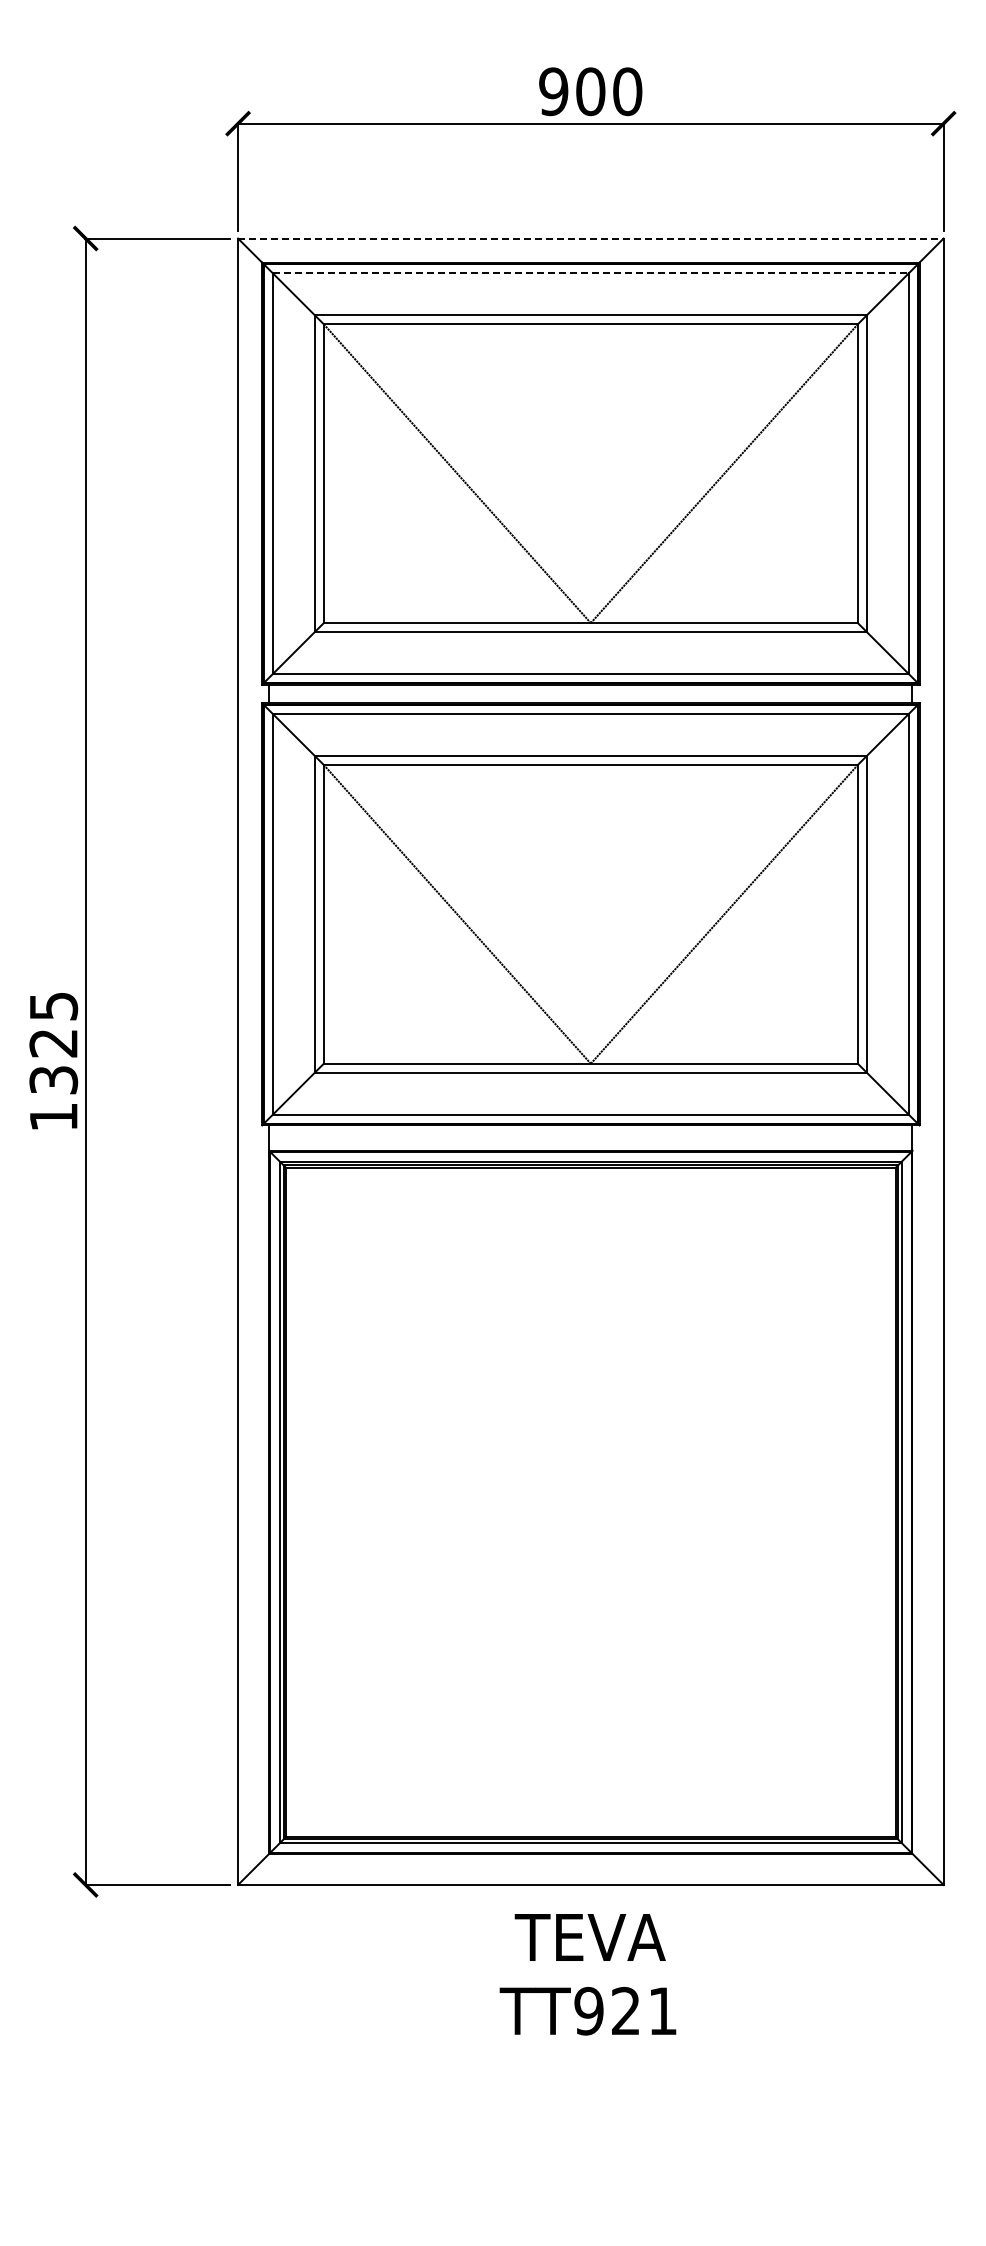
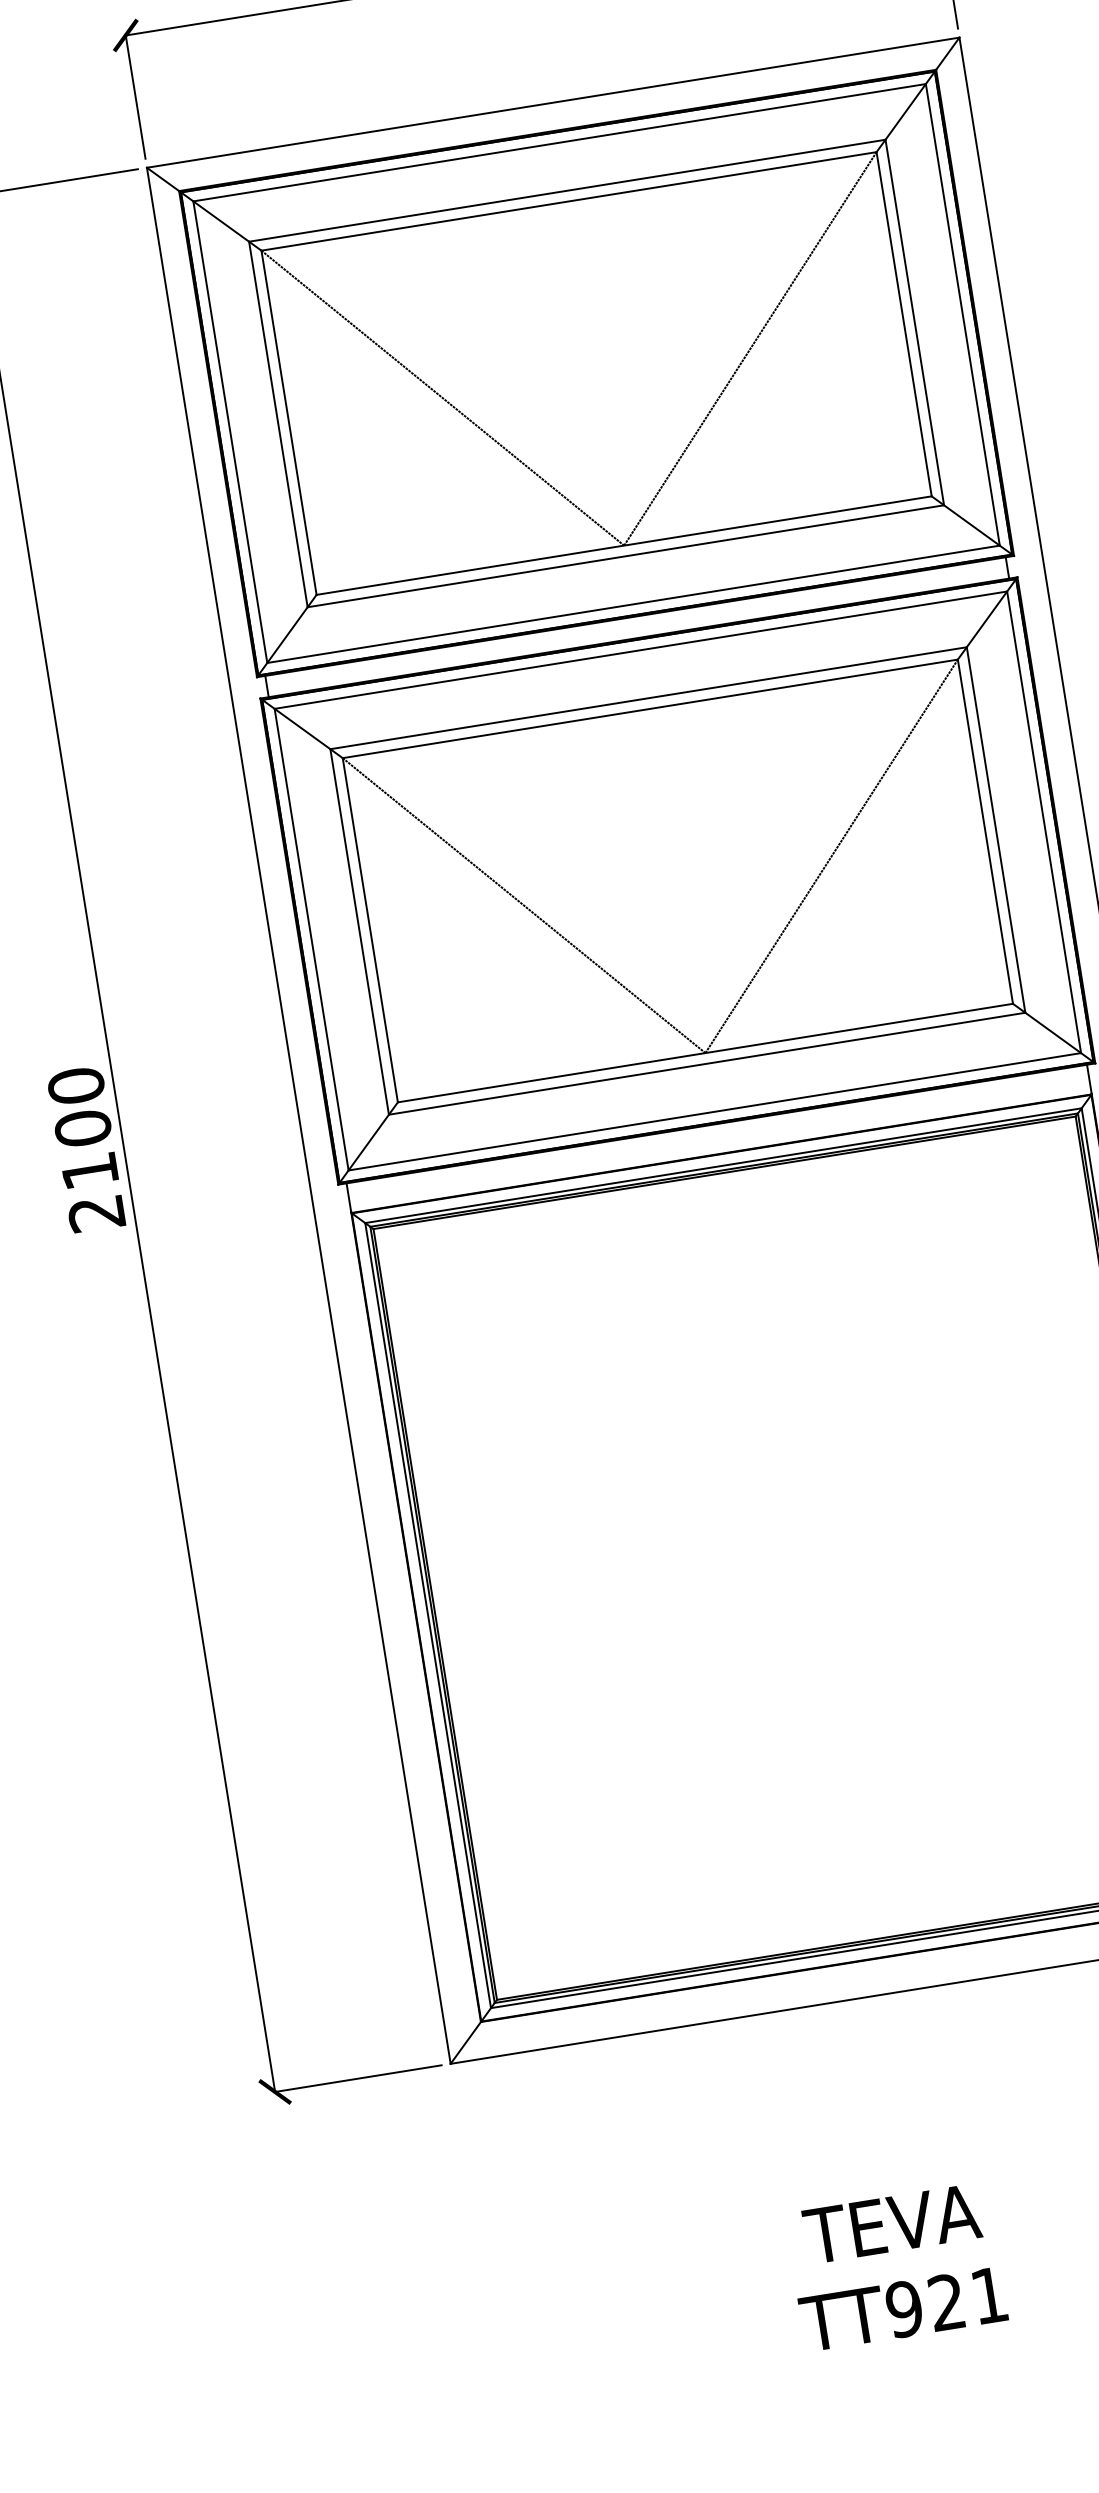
line: (590, 238) -> (552, 102), dashed -> solid
line: (591, 273) -> (560, 142), dashed -> solid
text: (53, 1061) -> (86, 1149), 1325 -> 2100
text: (587, 1974) -> (895, 2267), moved

